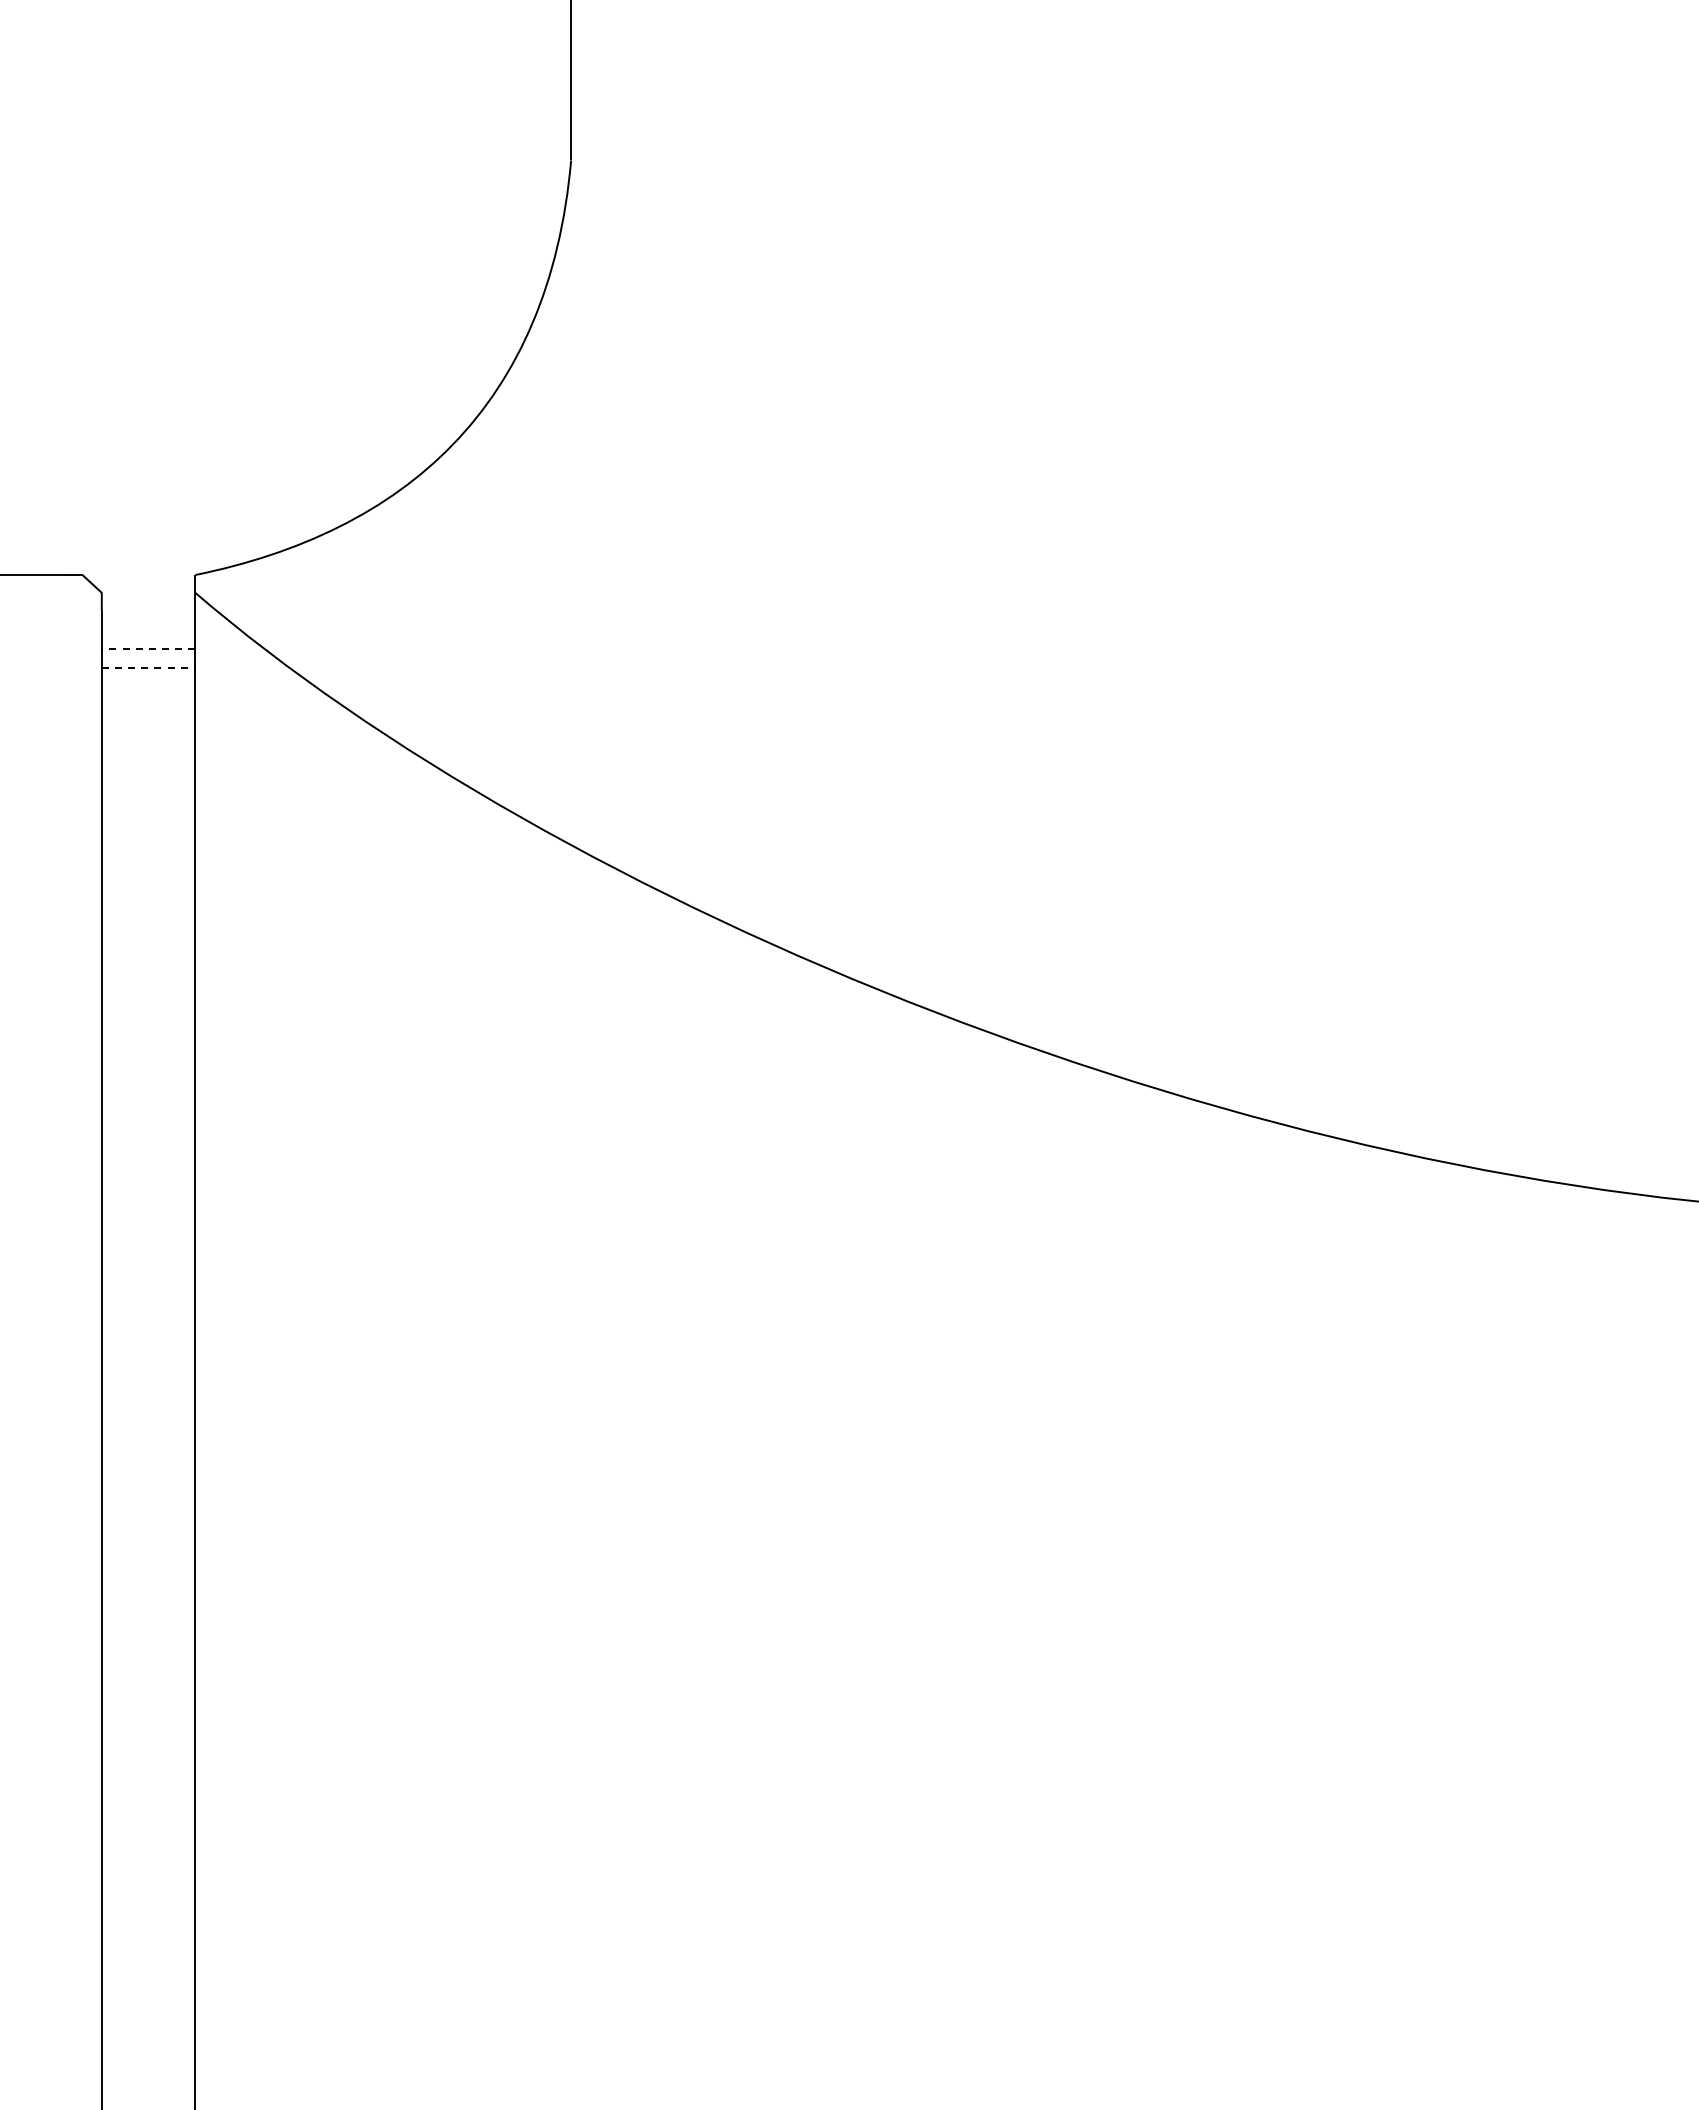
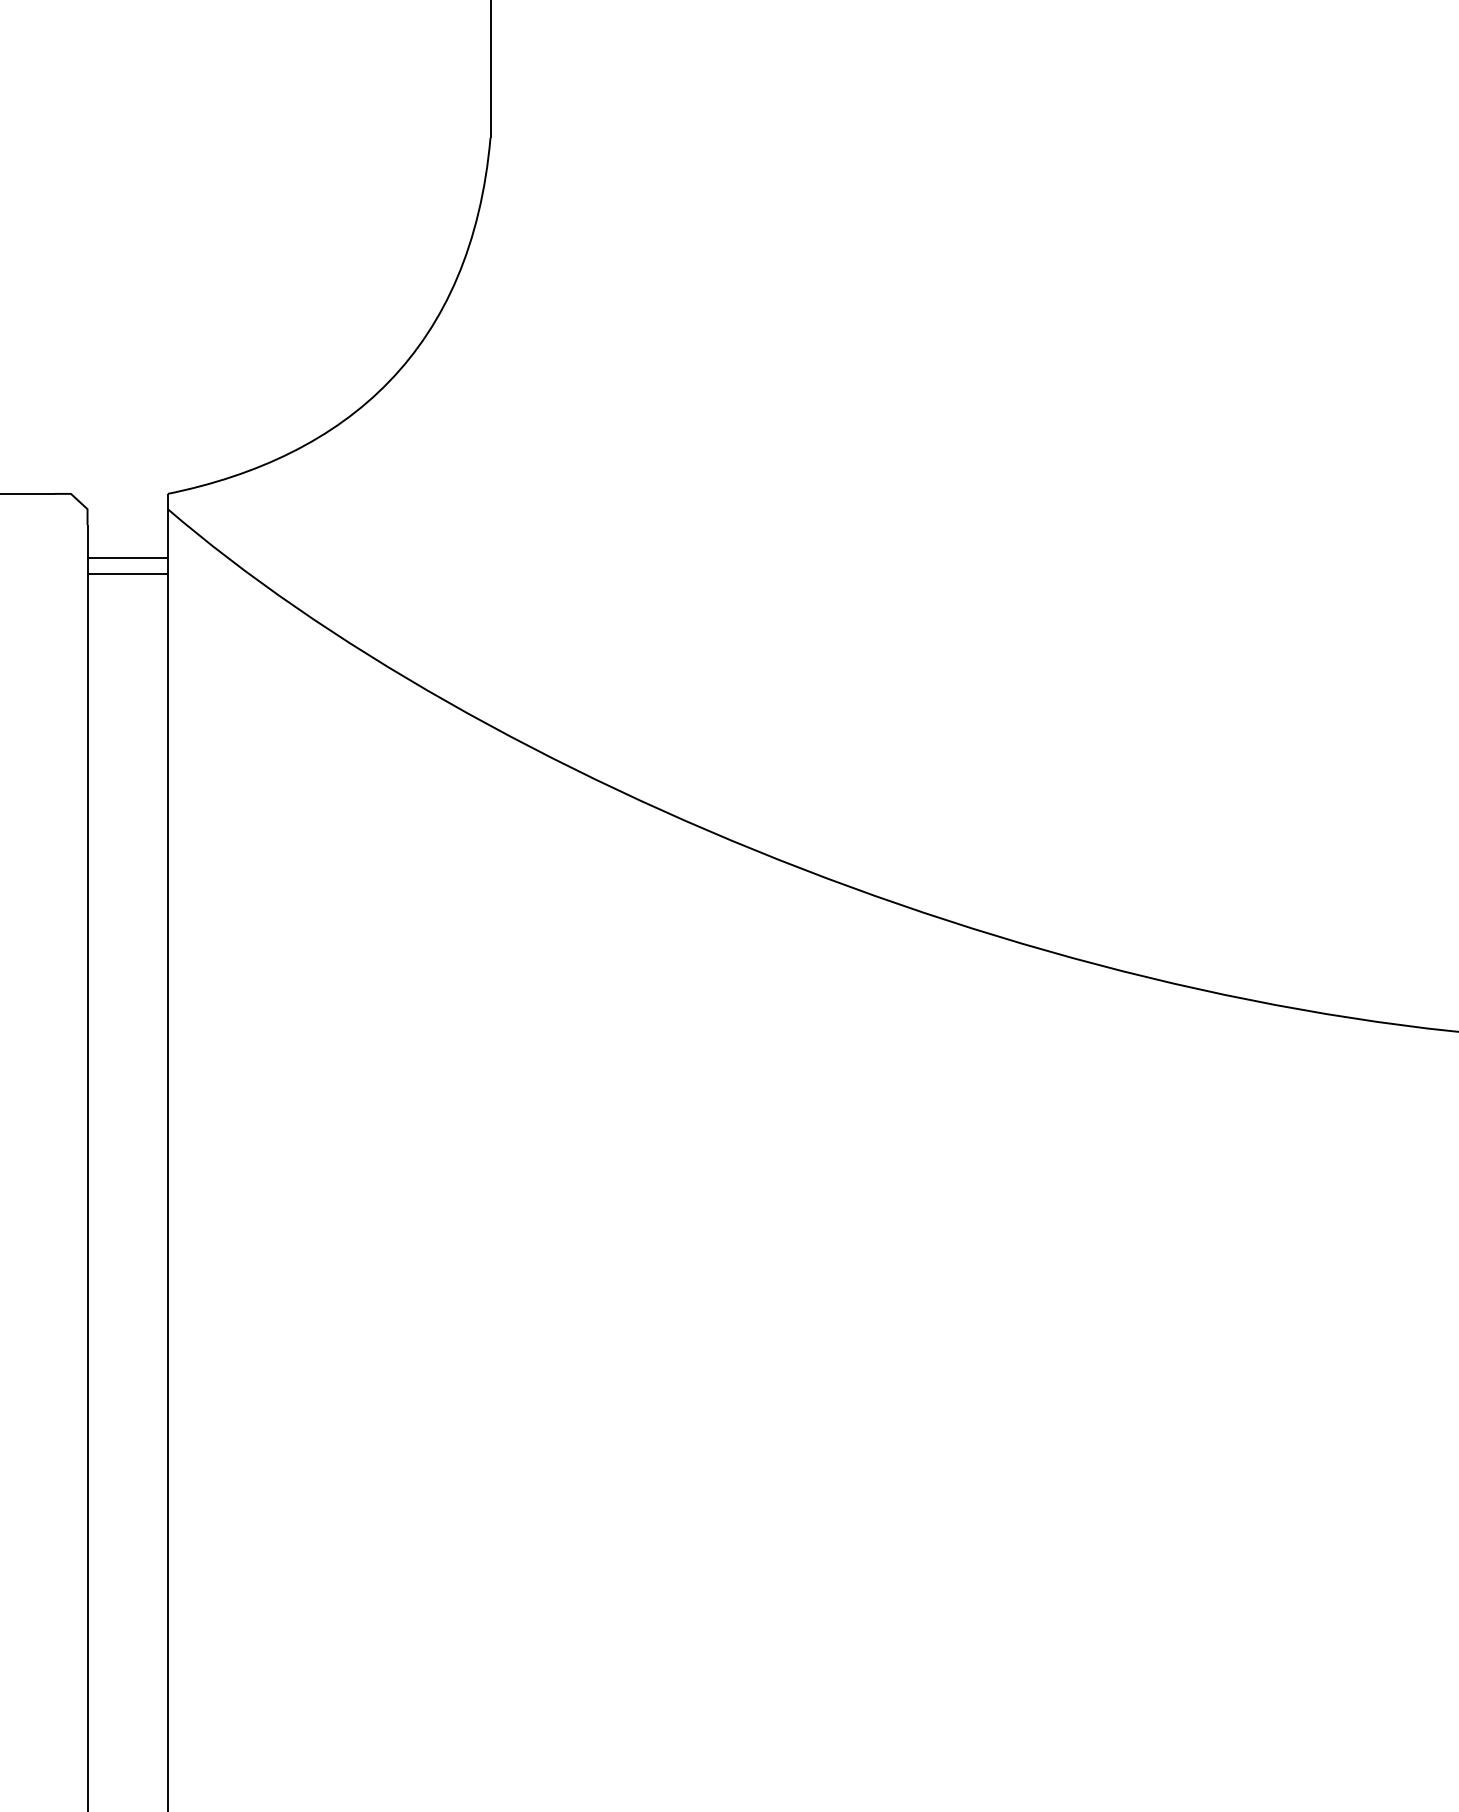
line: (147, 649) -> (126, 557), dashed -> solid
line: (149, 668) -> (128, 574), dashed -> solid

